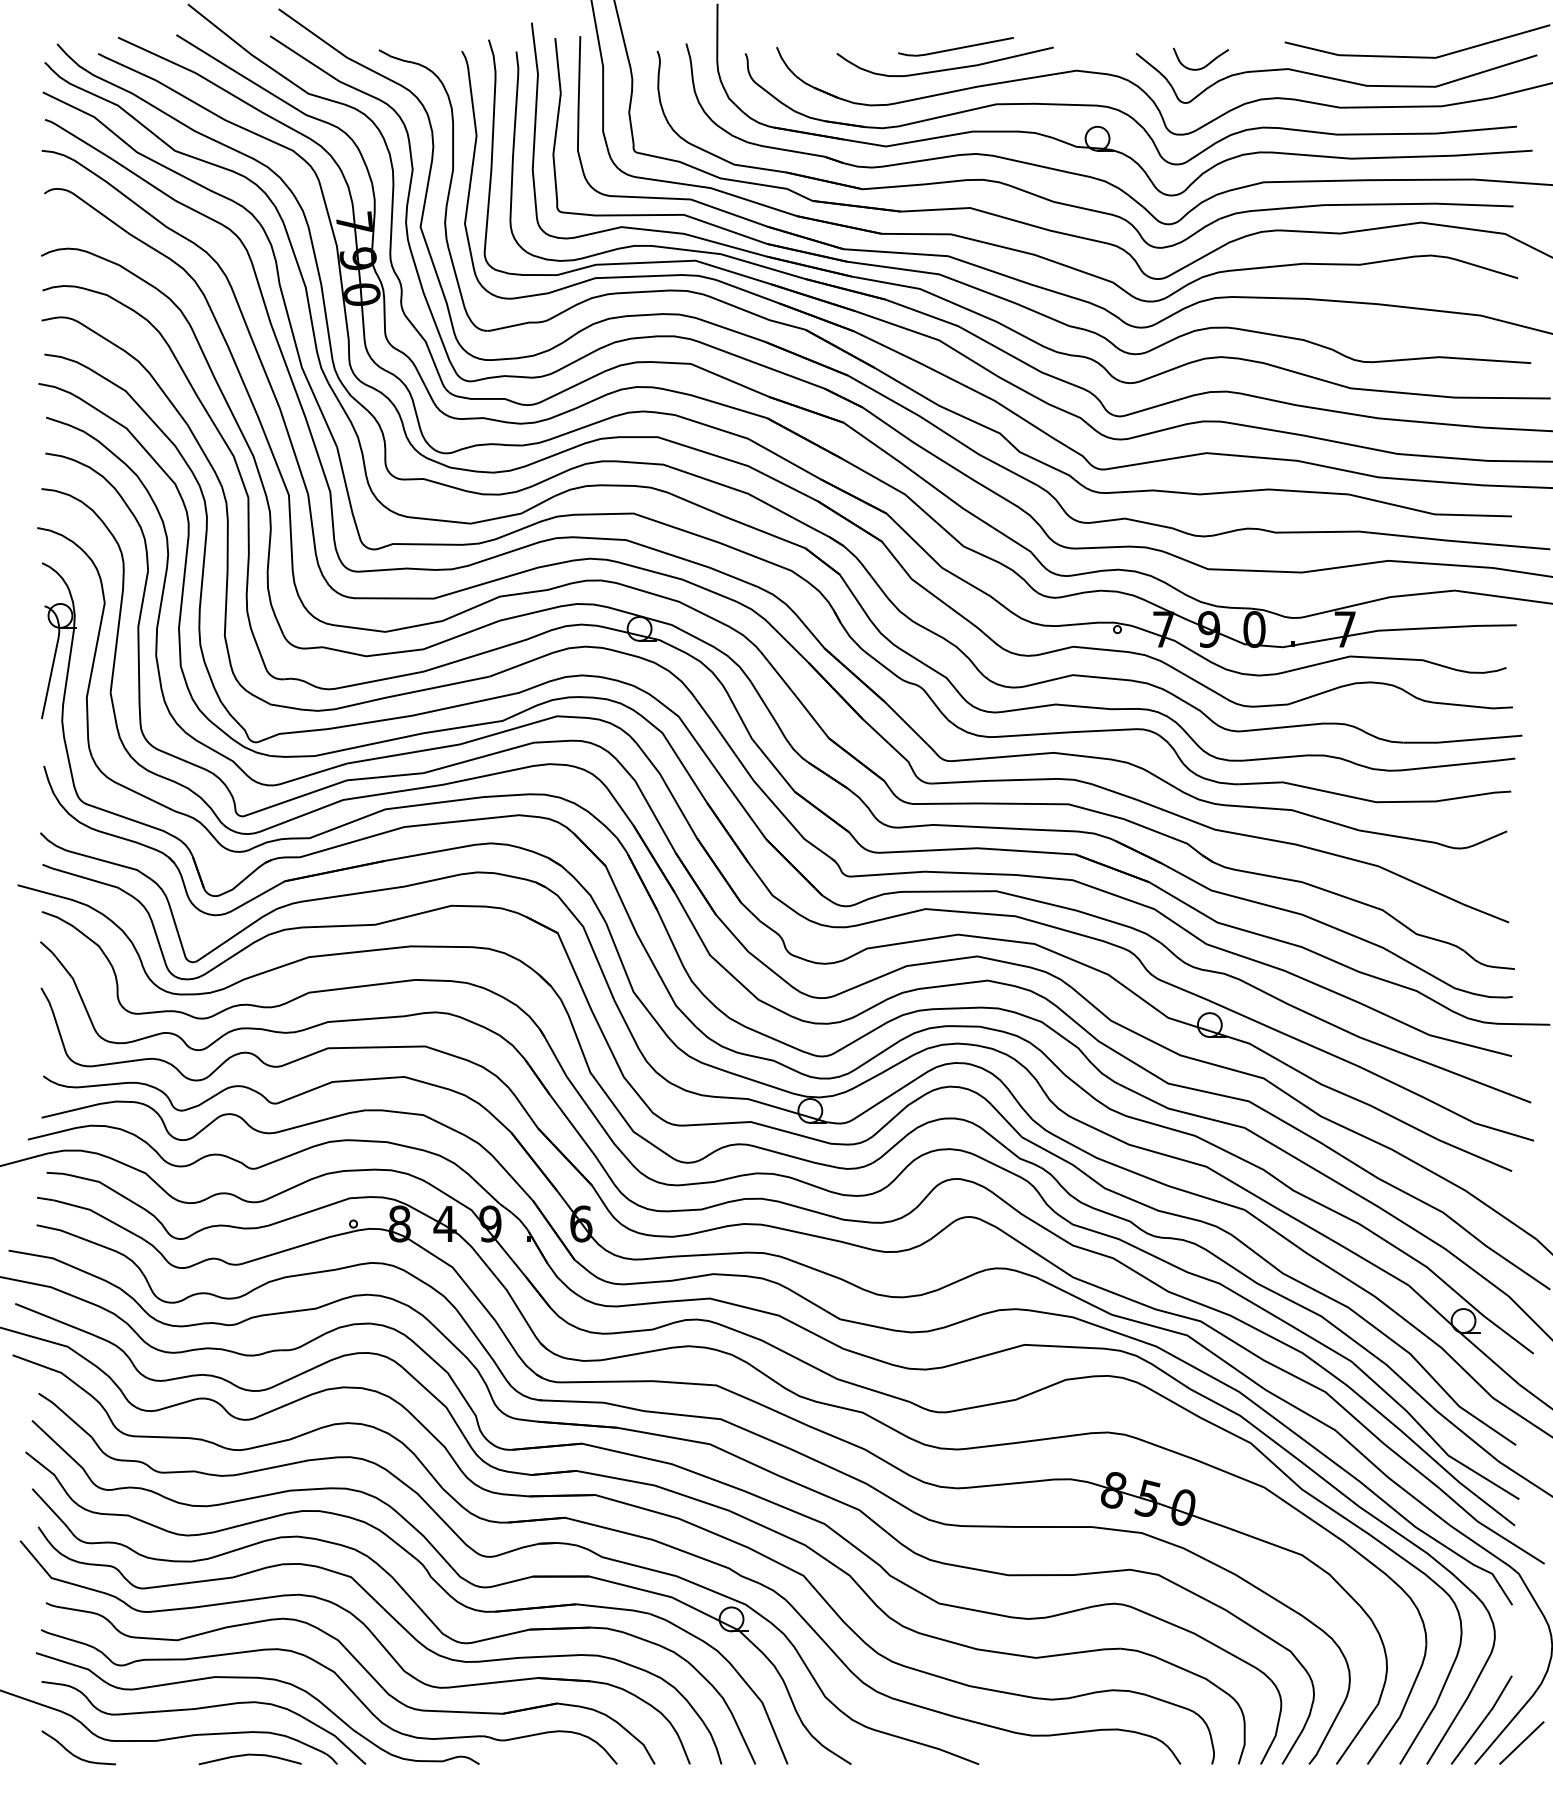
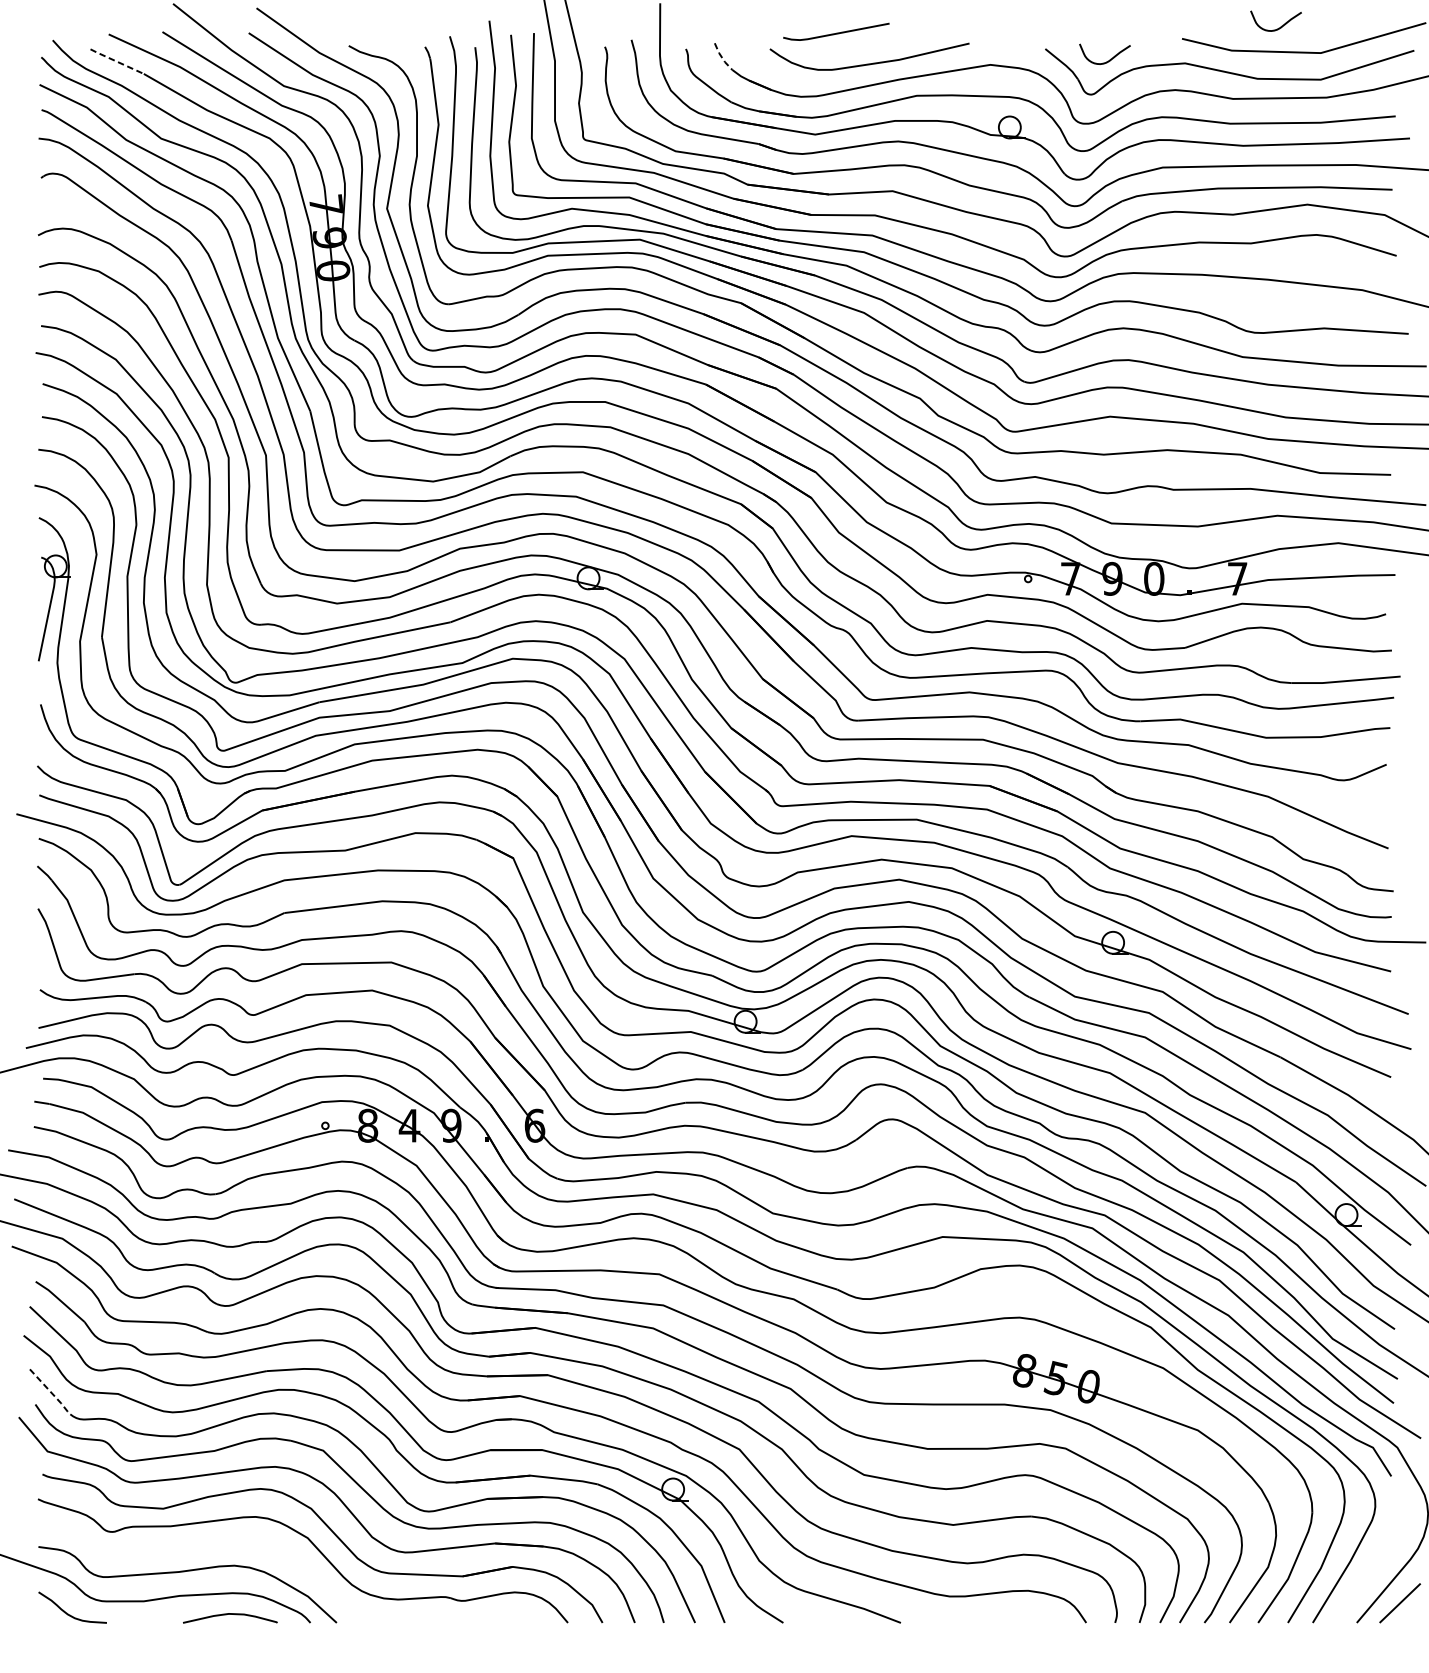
curve: (1392, 28) -> (1281, 26), added
line: (956, 47) -> (836, 32), moved
line: (784, 62) -> (721, 57), solid -> dashed
line: (126, 66) -> (116, 61), solid -> dashed
line: (55, 1514) -> (51, 1393), solid -> dashed
curve: (261, 1679) -> (240, 1544), removed
line: (1482, 1720) -> (1363, 1582), removed

